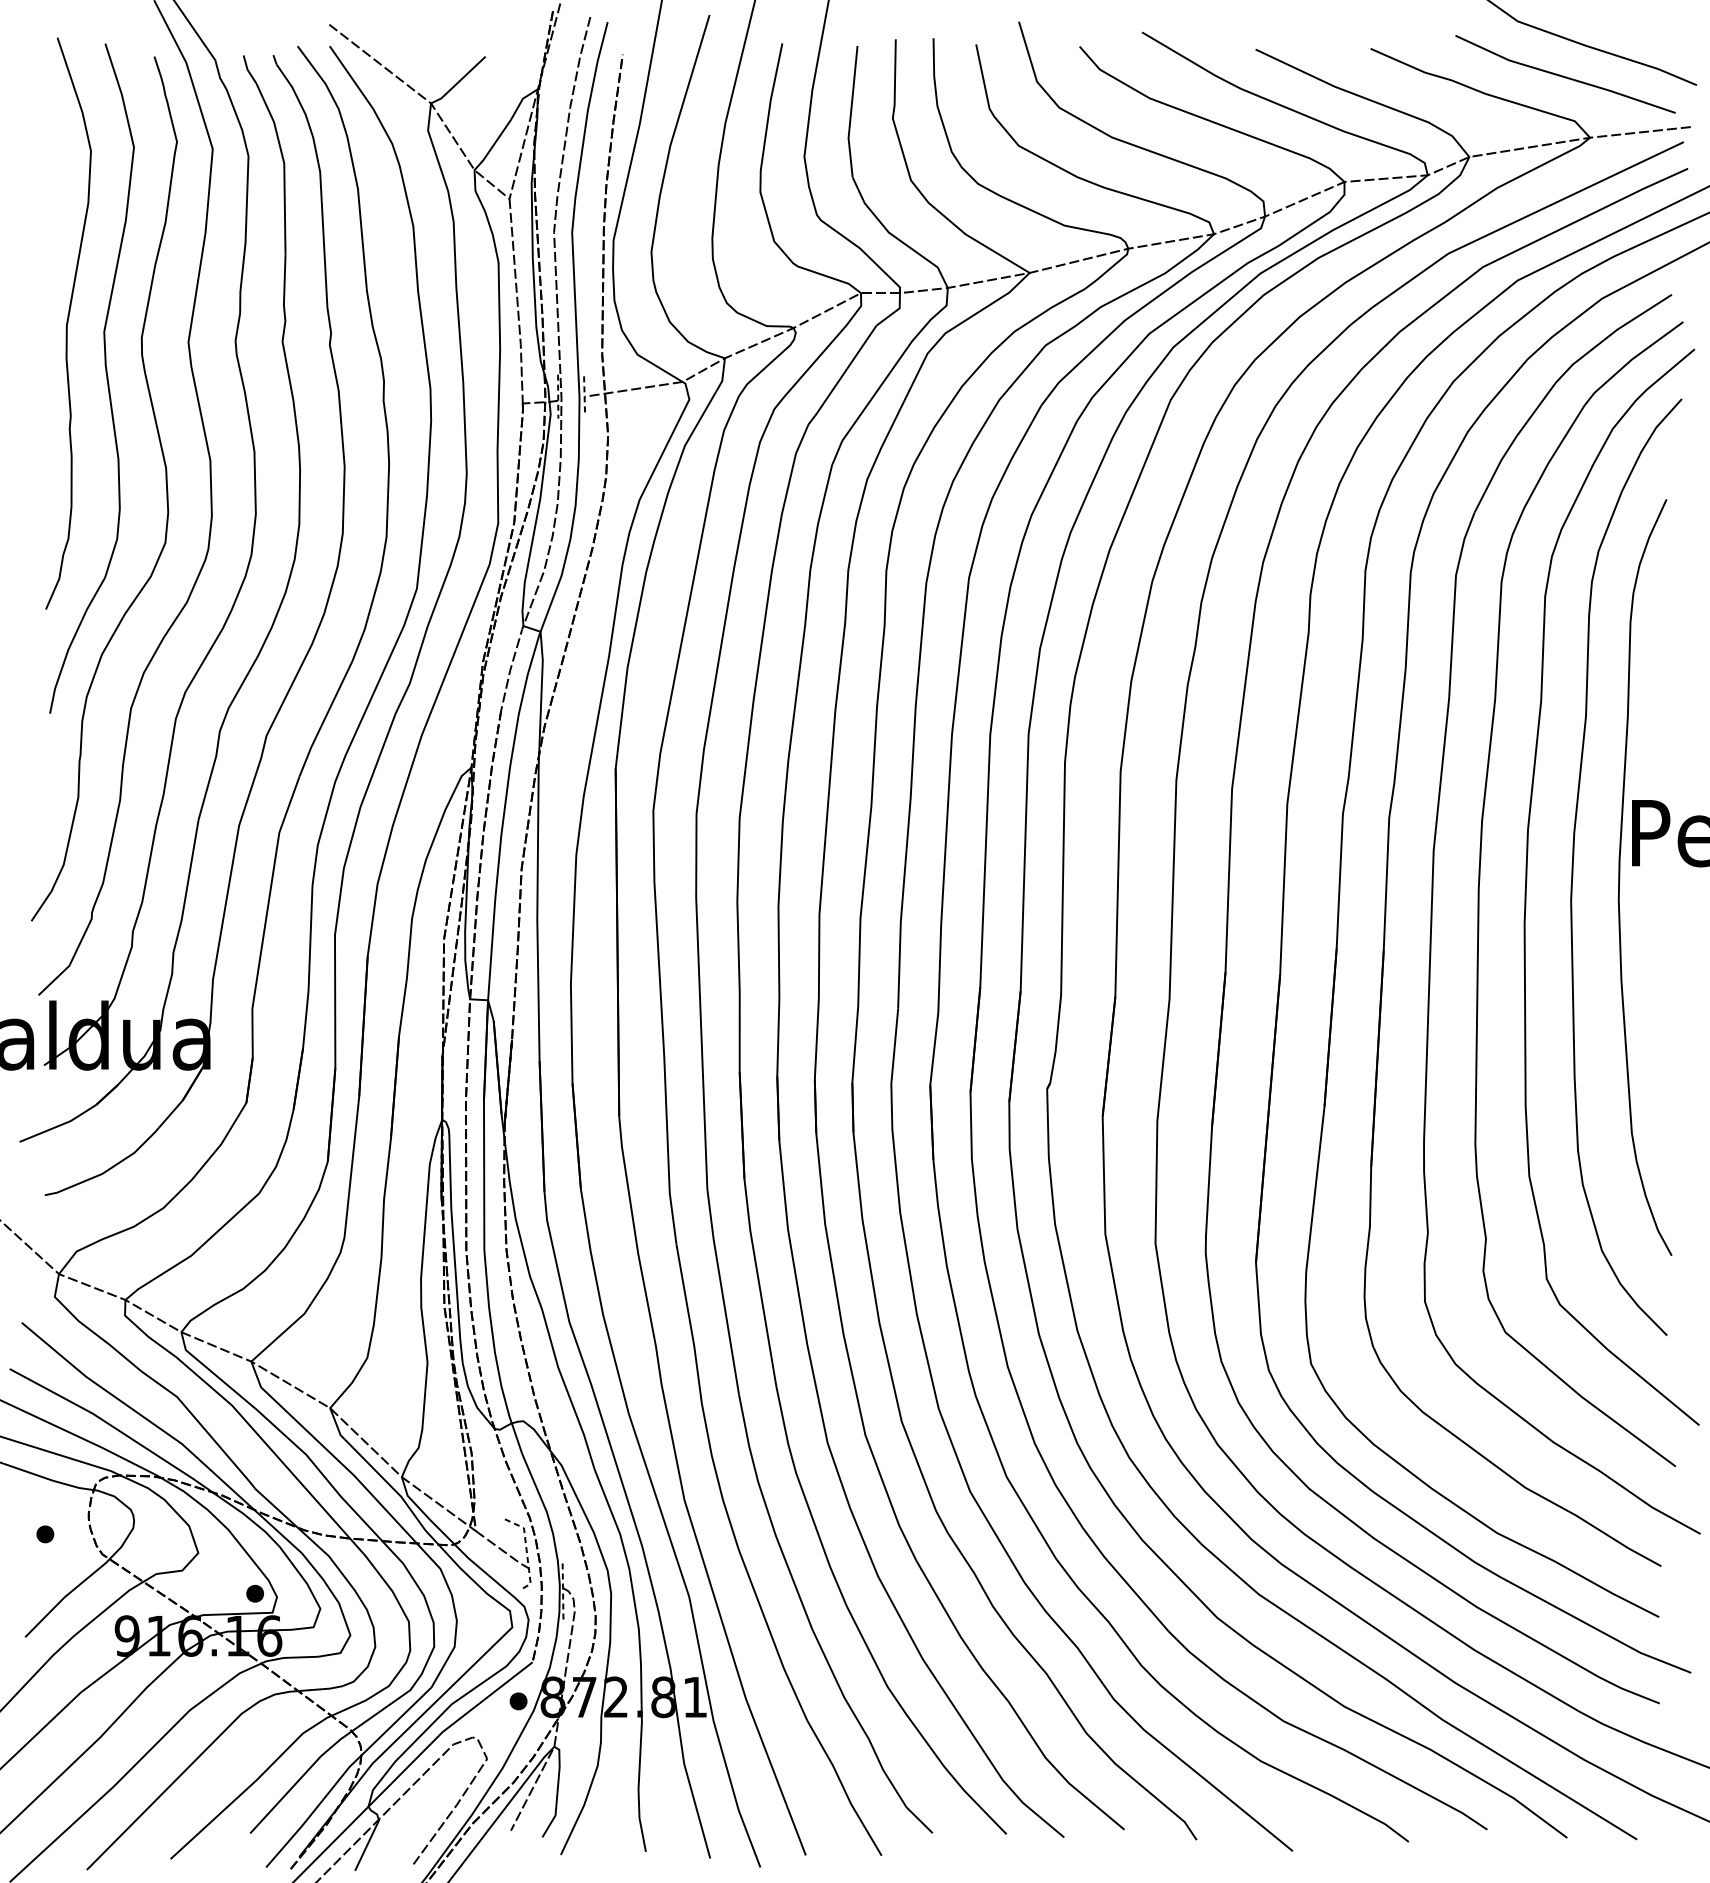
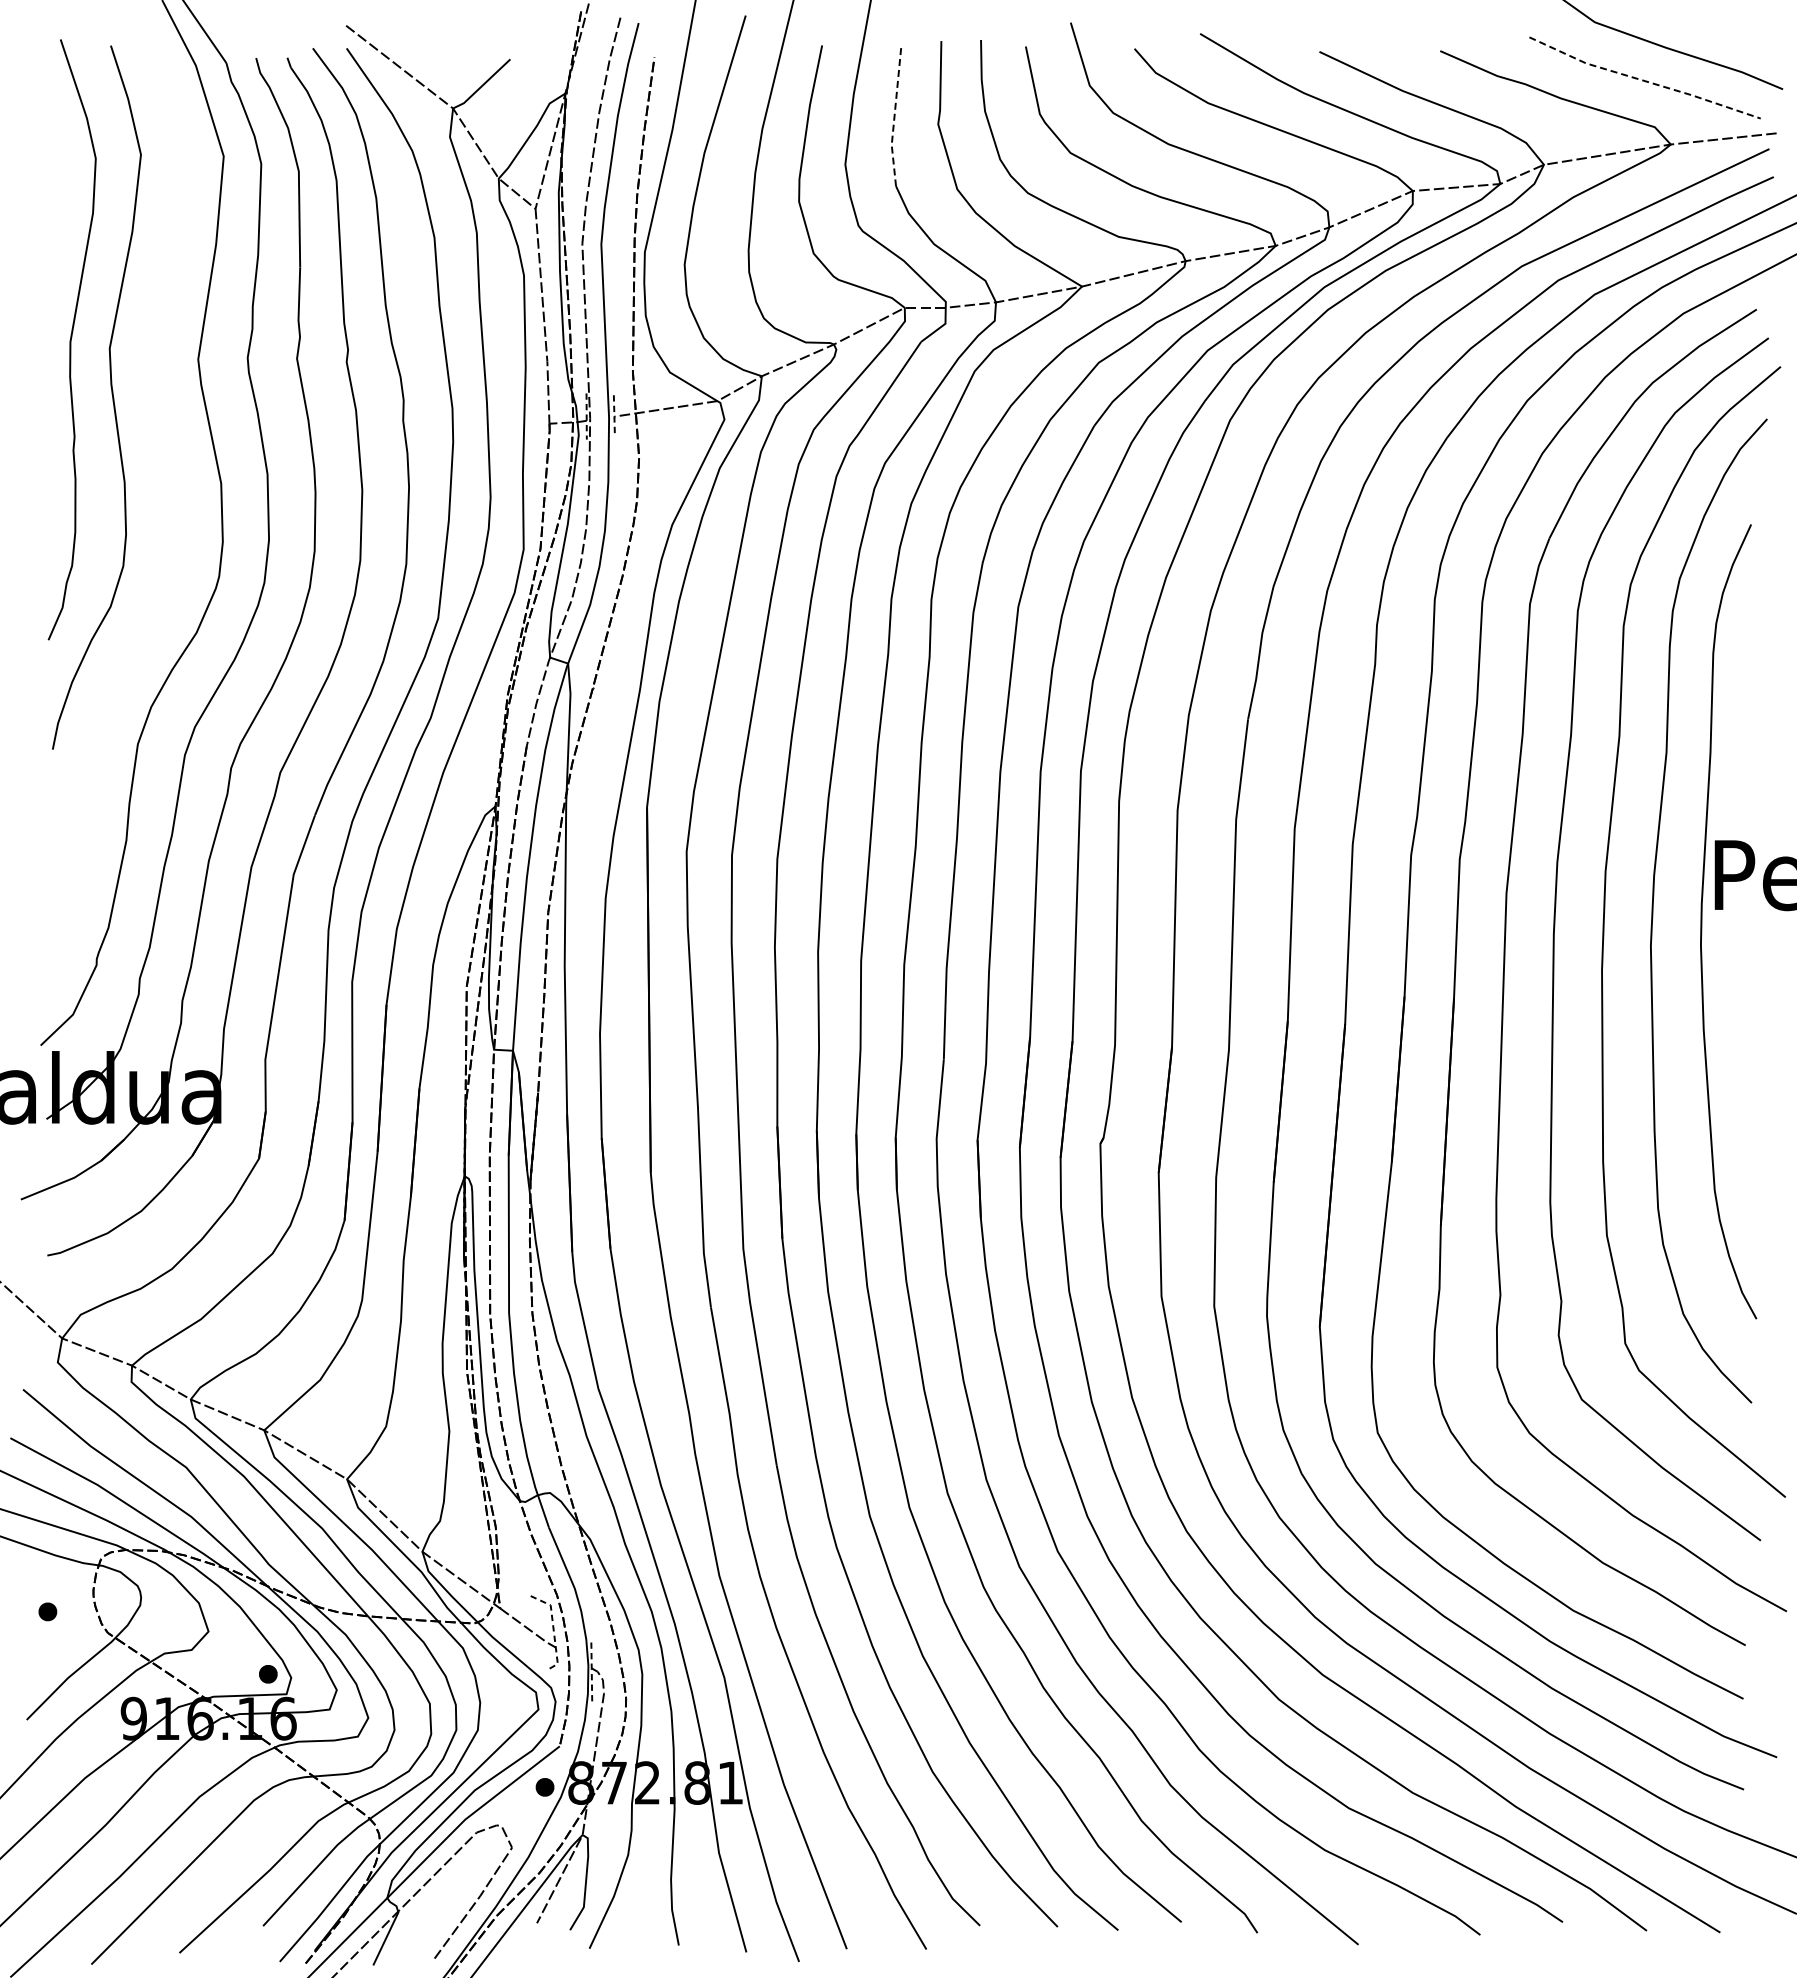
line: (1565, 76) -> (1644, 80), solid -> dashed
line: (851, 112) -> (894, 118), solid -> dashed
part: (165, 488) -> (174, 513), removed

